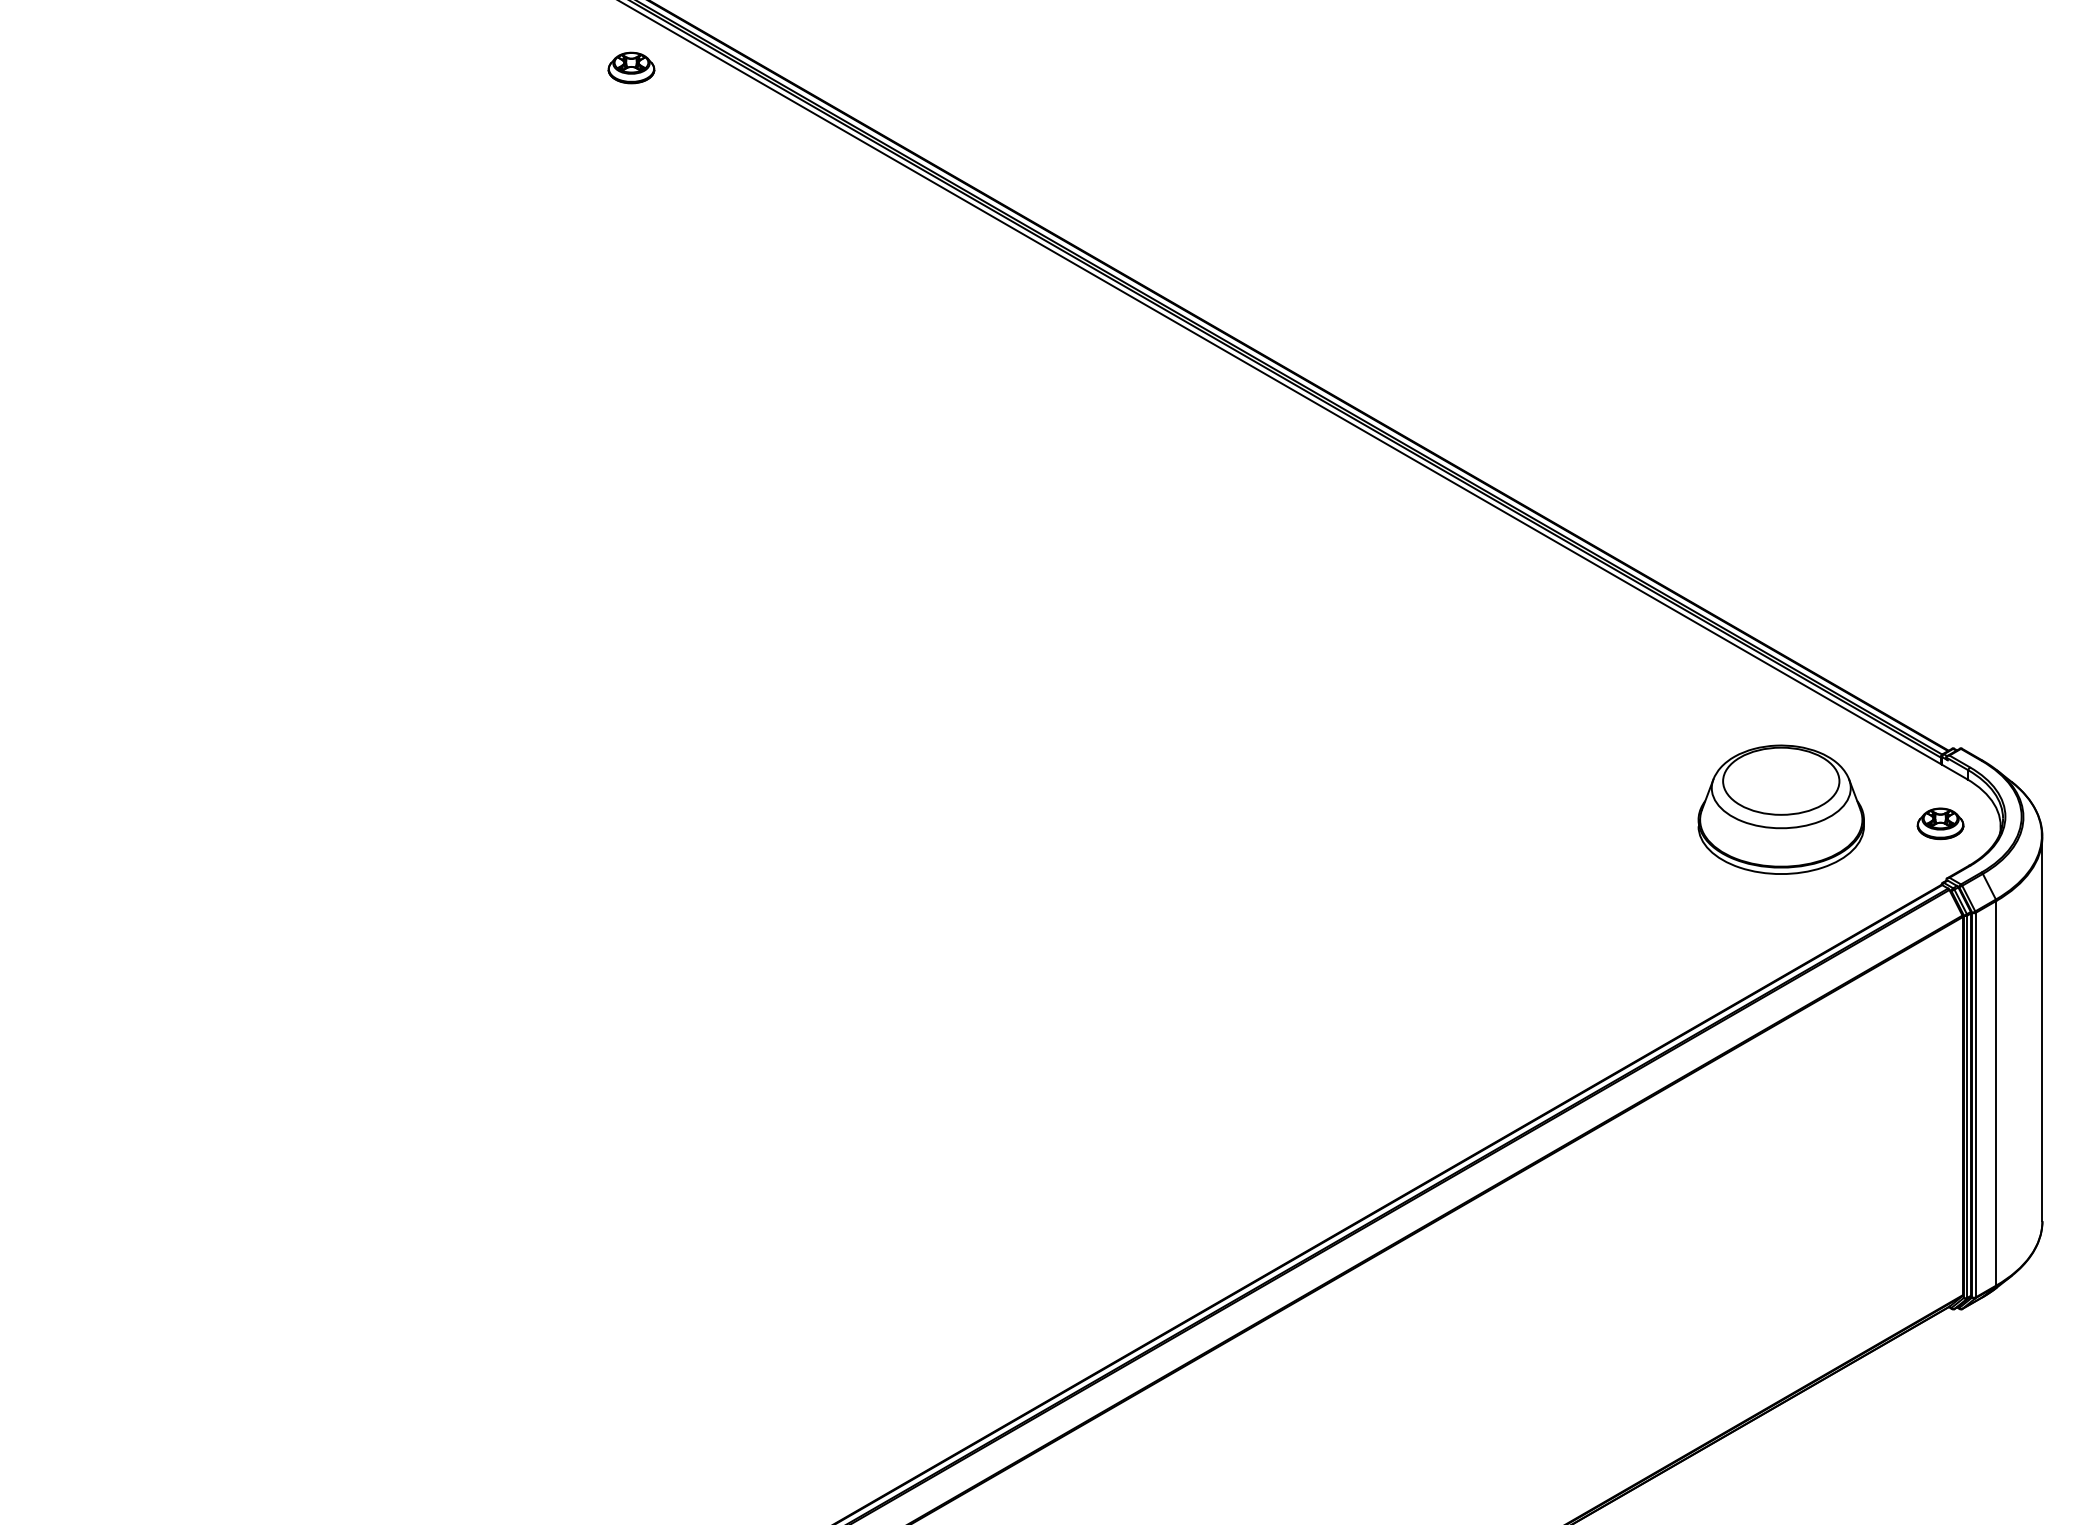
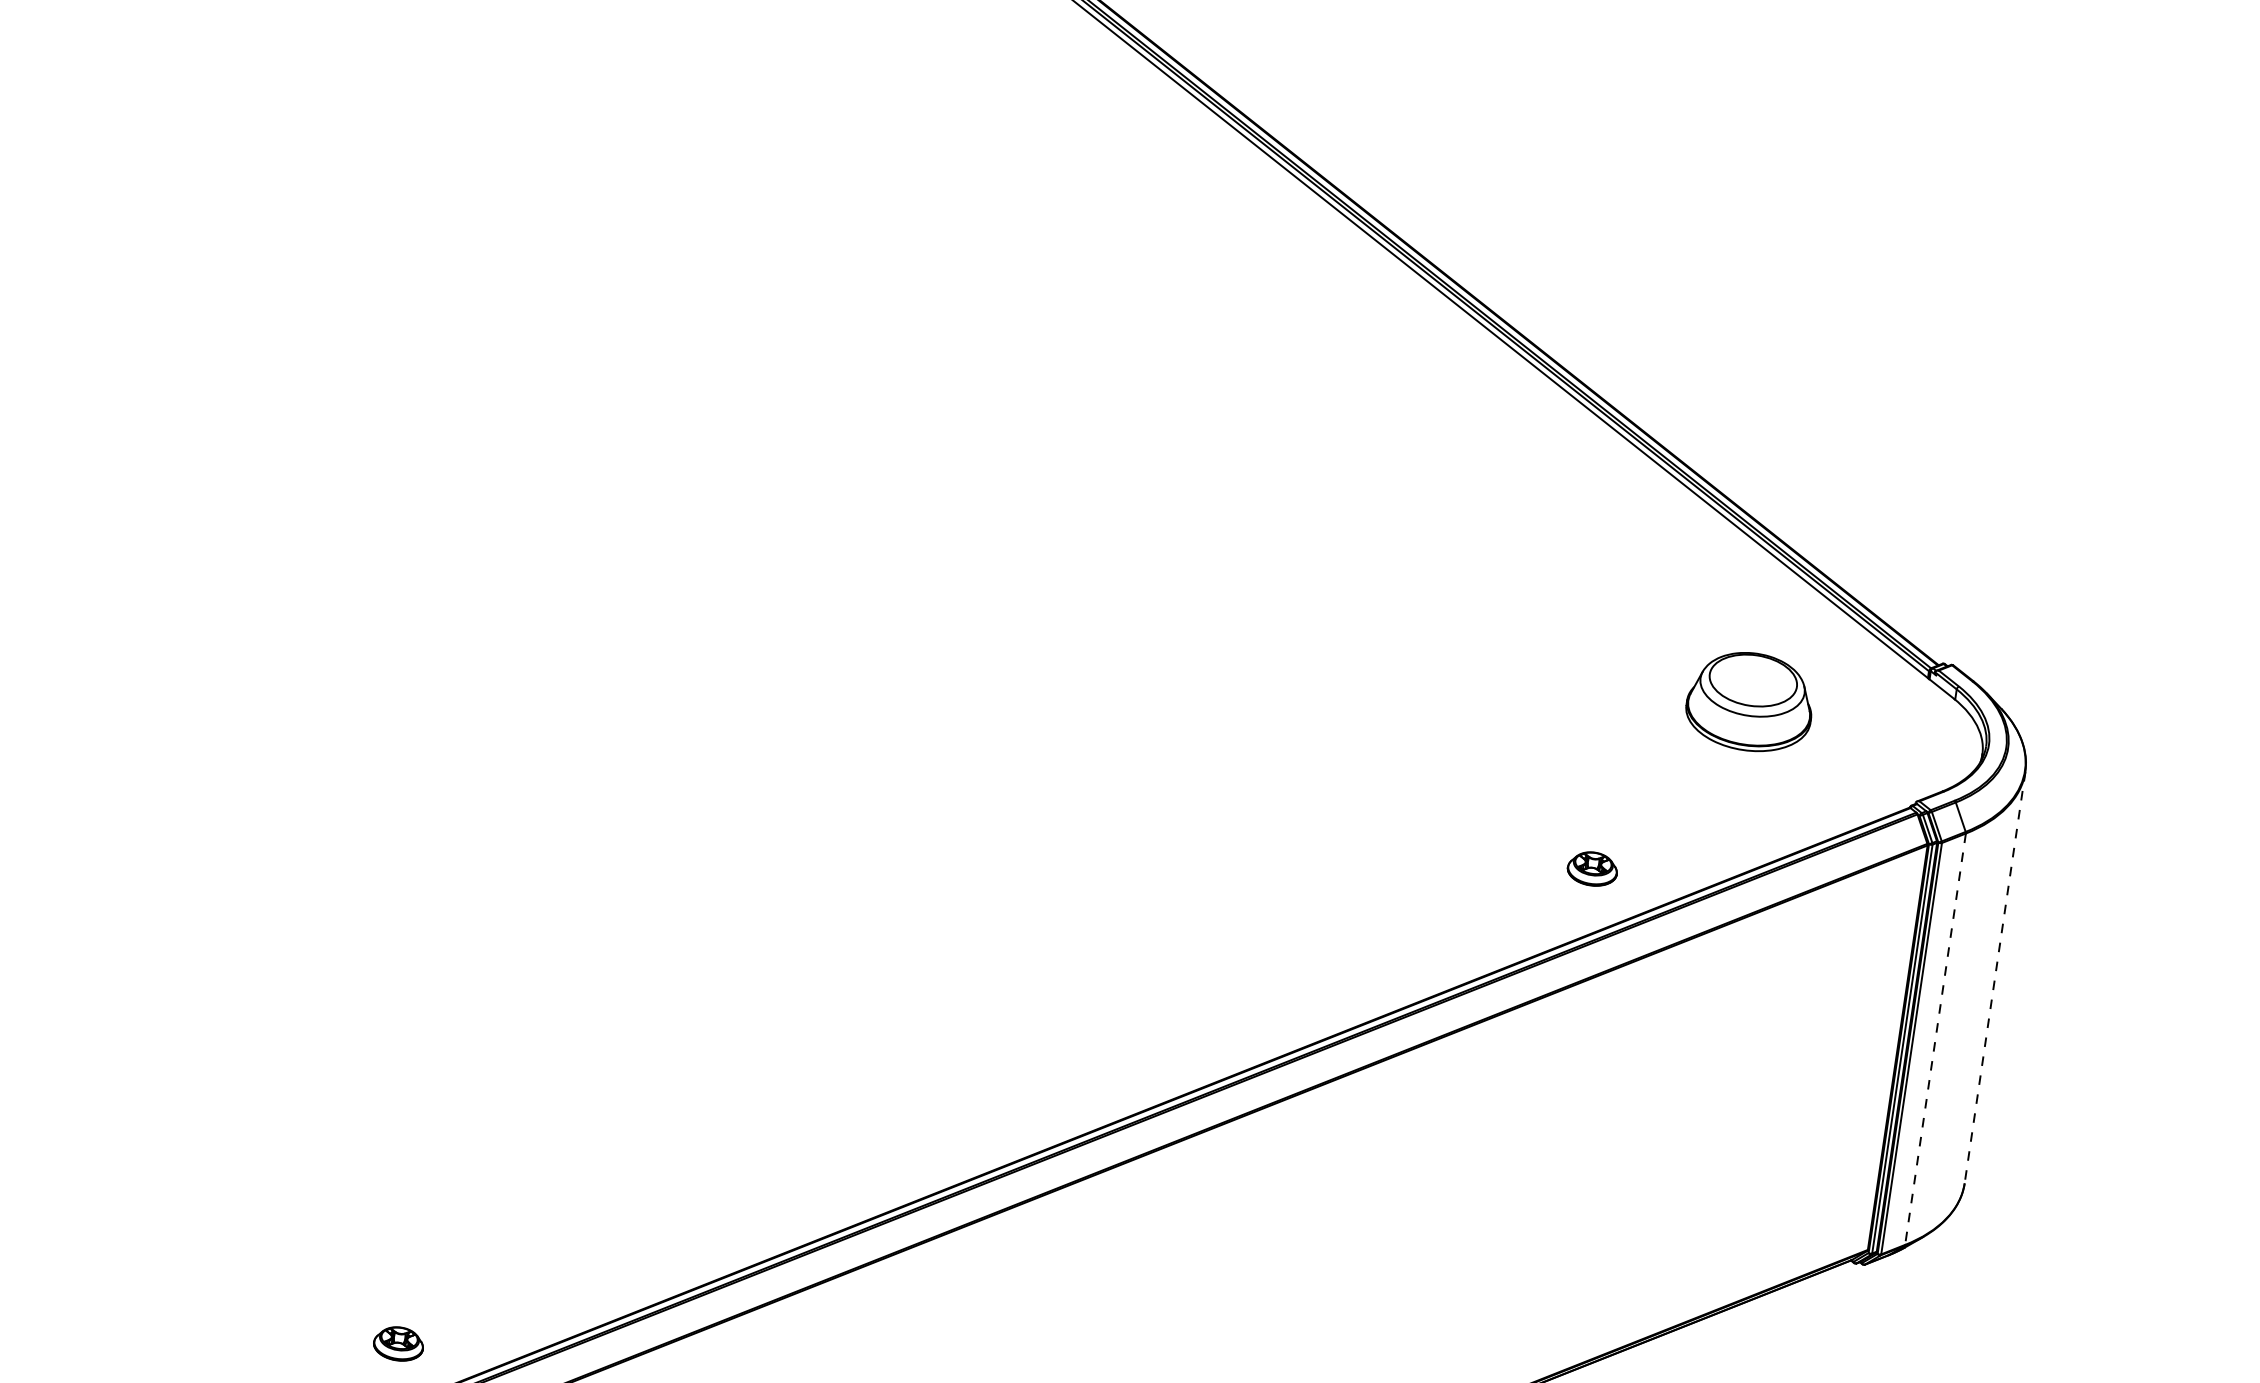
part: (1780, 809) -> (1749, 701), size x0.7
part: (1940, 823) -> (1592, 868), moved
line: (2042, 1029) -> (1995, 978), solid -> dashed
line: (1996, 1093) -> (1935, 1039), solid -> dashed

